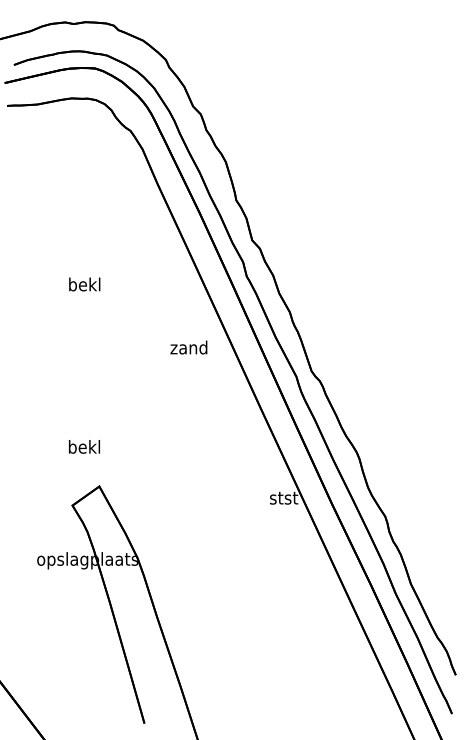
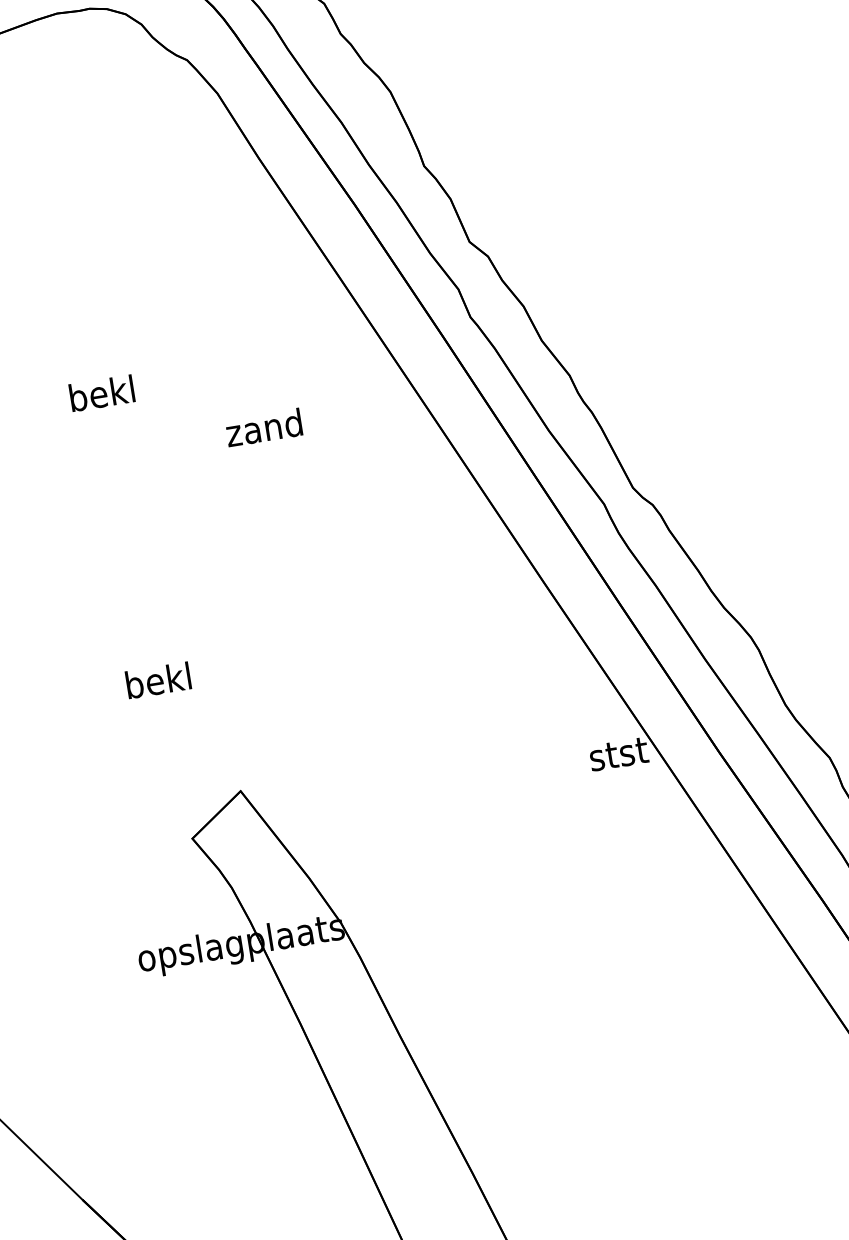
text: (84, 284) -> (101, 393), moved
text: (188, 347) -> (263, 427), moved
text: (84, 446) -> (158, 679), moved

